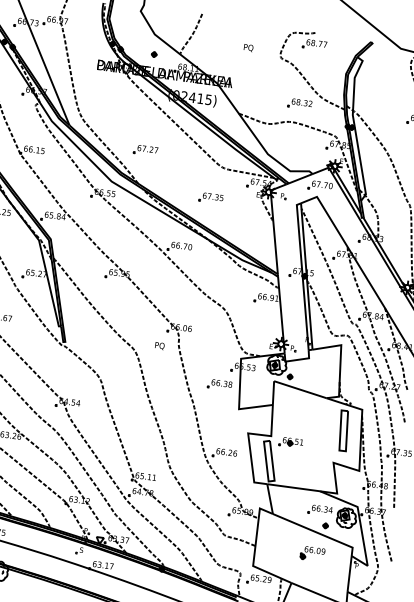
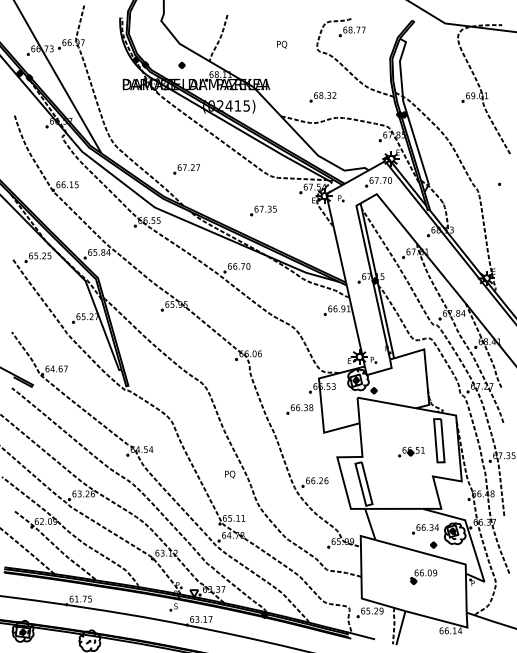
part: (299, 104) -> (322, 97), moved
text: (160, 346) -> (230, 474), moved
part: (291, 442) -> (411, 451), moved

